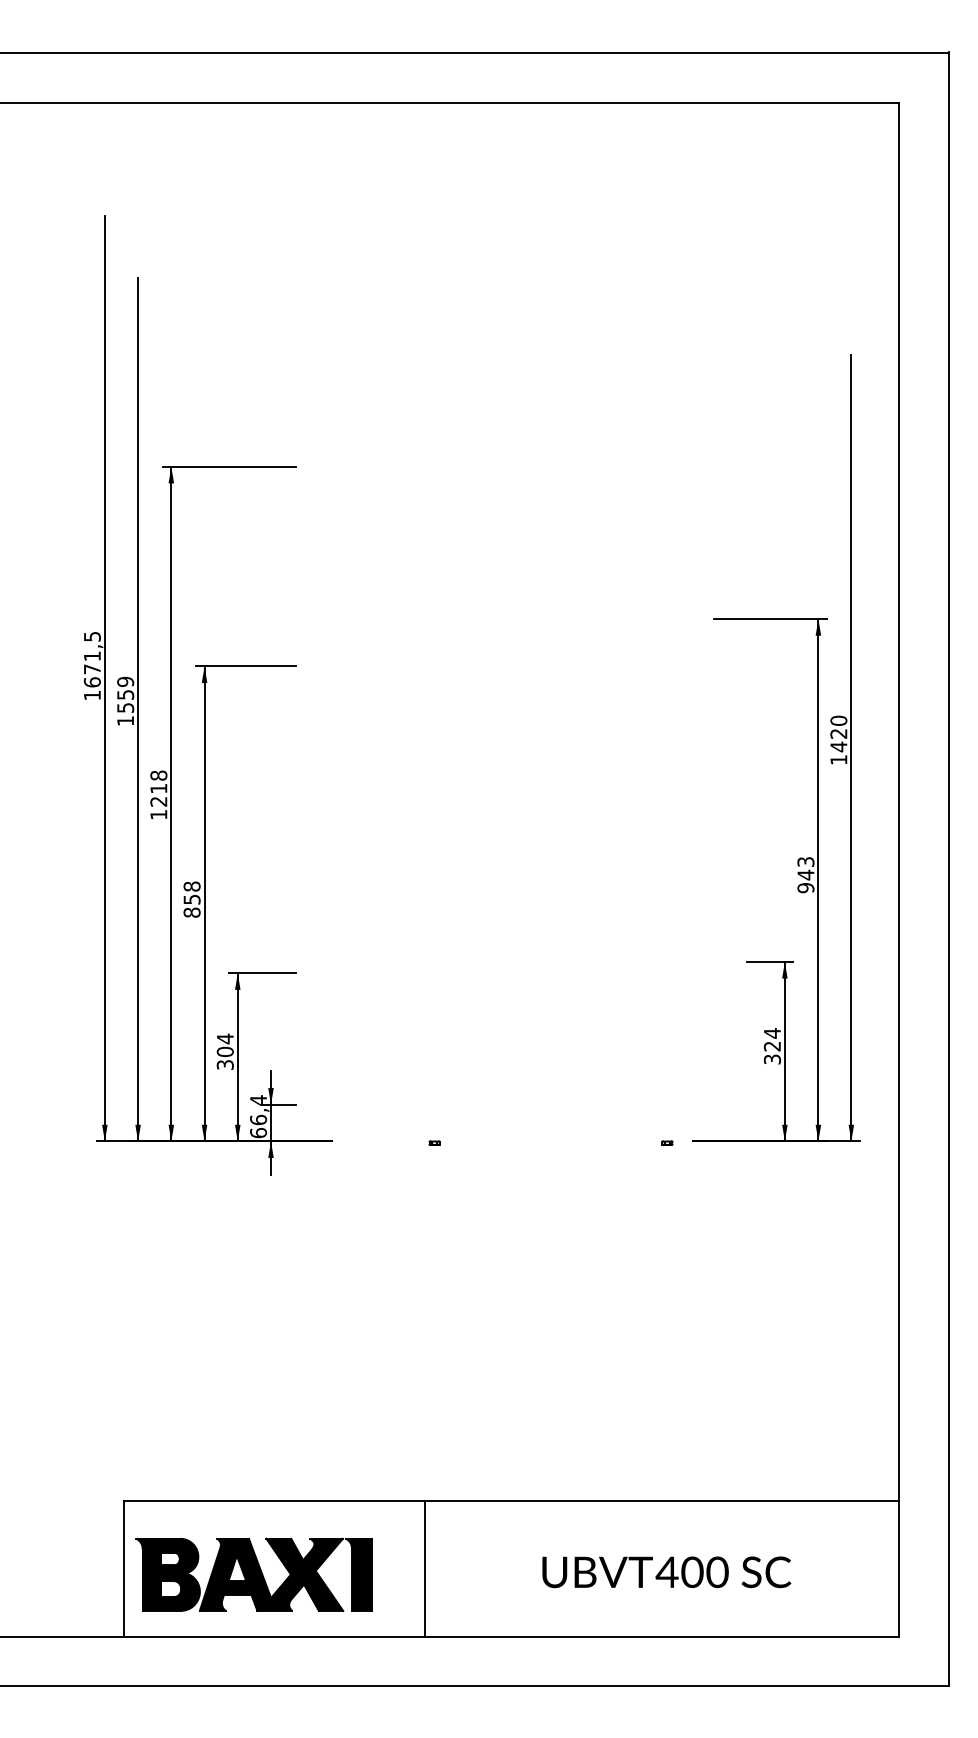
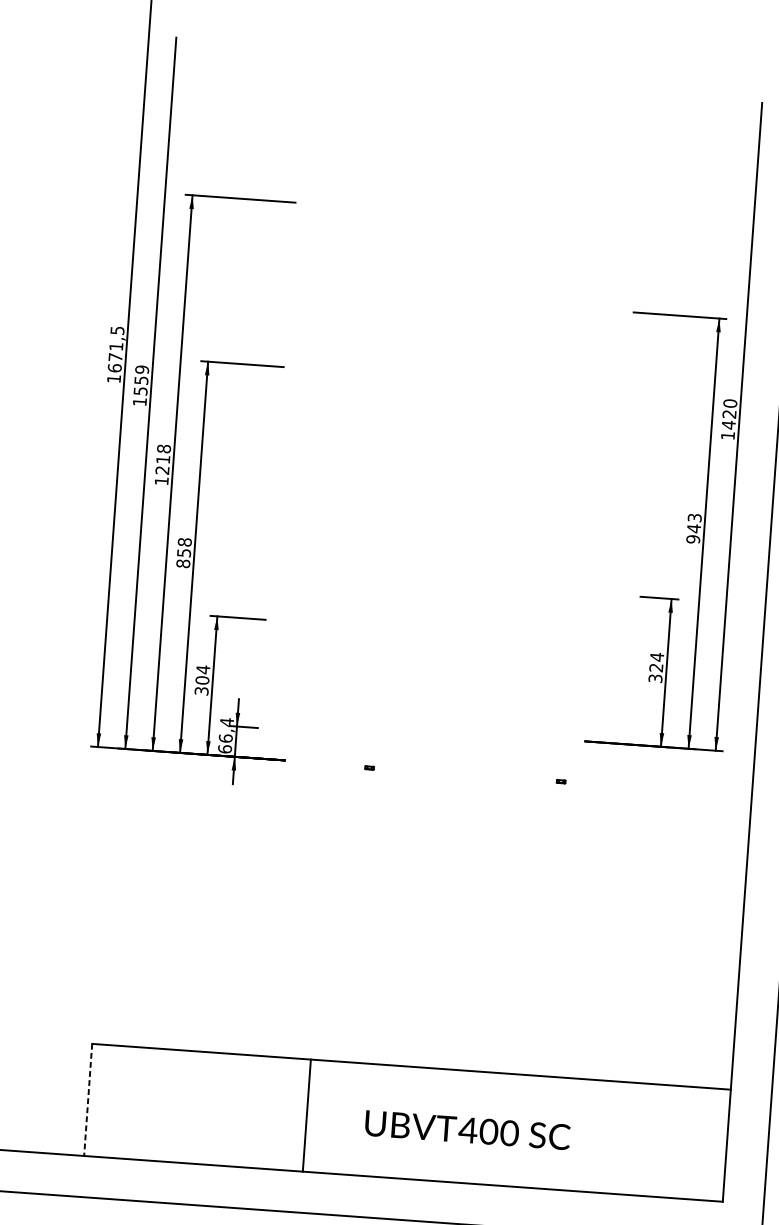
part: (817, 747) -> (711, 424), moved
line: (123, 1568) -> (88, 1099), solid -> dashed
line: (425, 1568) -> (307, 1115), moved
text: (666, 1572) -> (467, 1130), moved
part: (253, 1574) -> (194, 1112), removed

